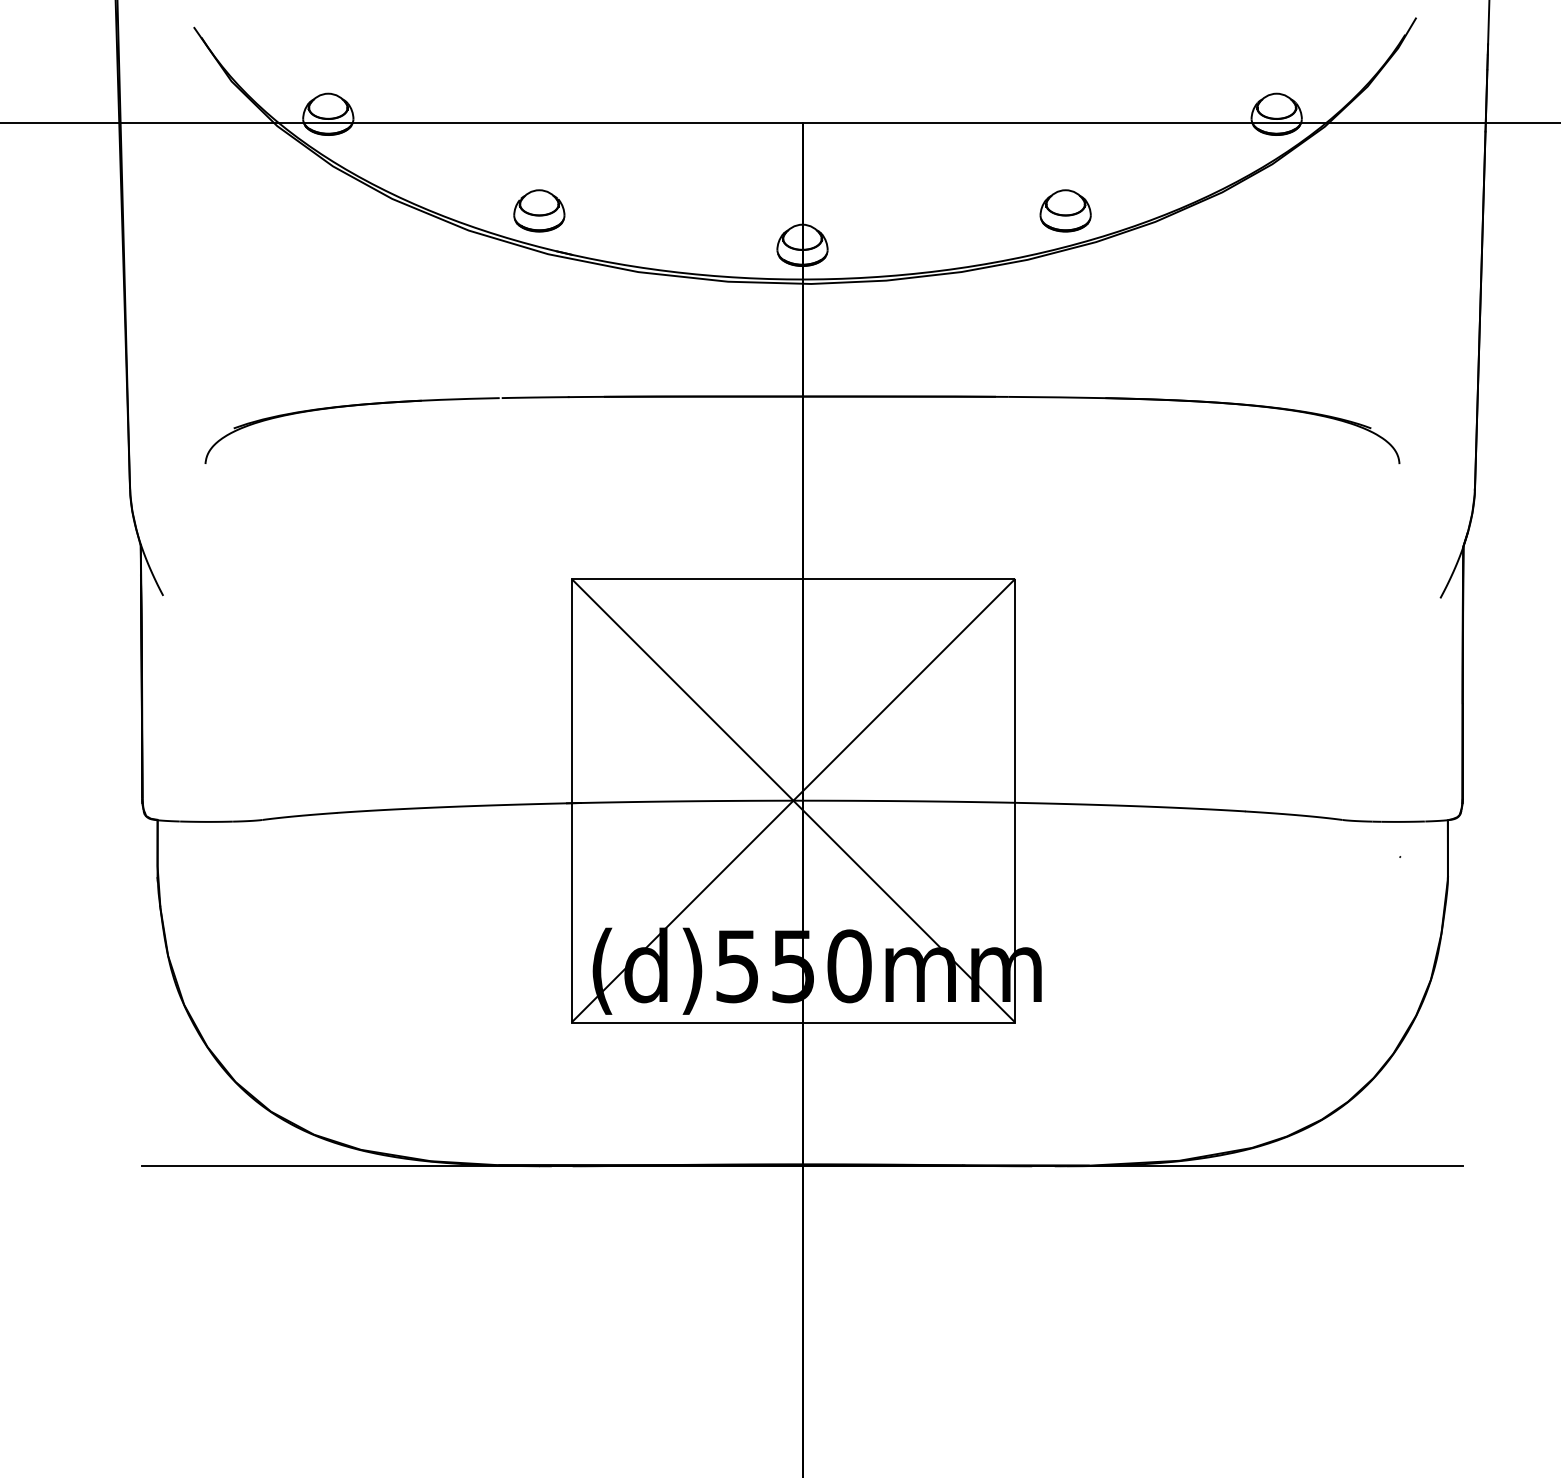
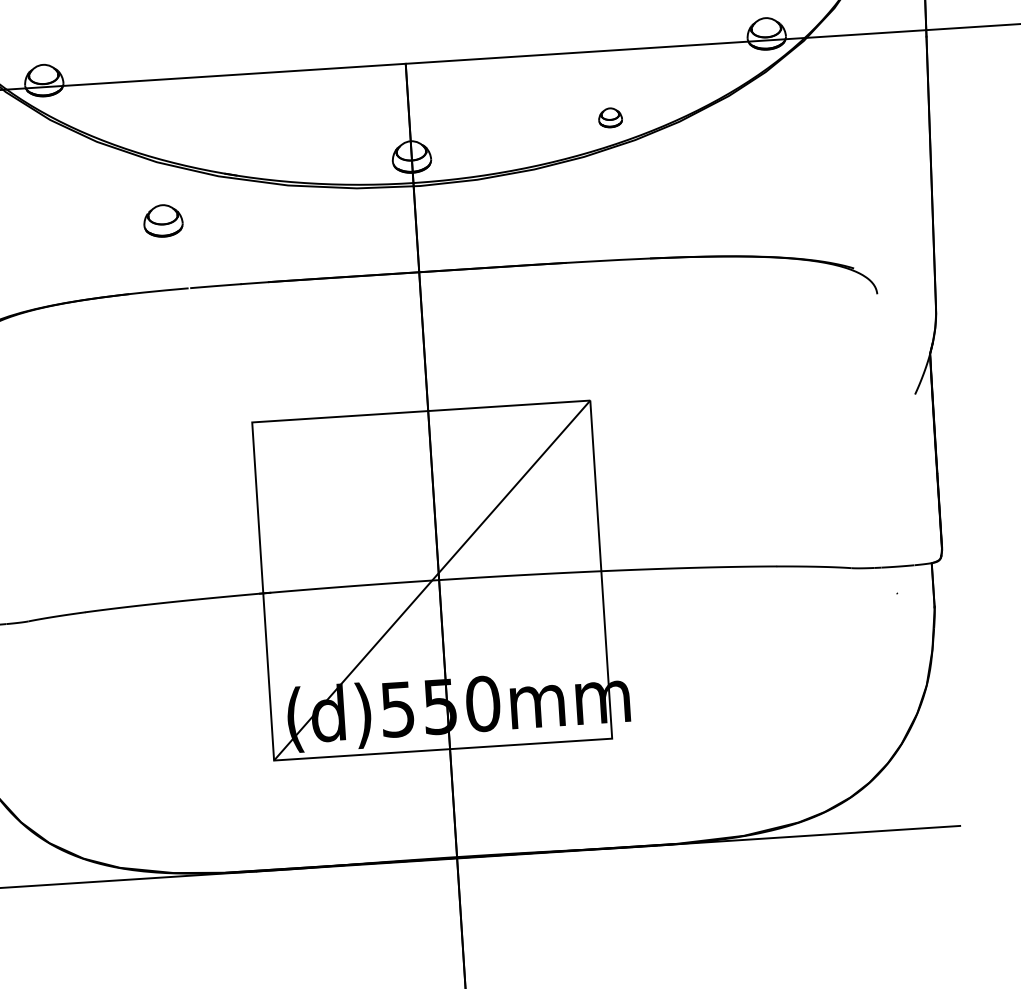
part: (539, 210) -> (163, 220), moved
part: (1065, 210) -> (610, 117), size x0.6
line: (793, 800) -> (432, 580), removed

